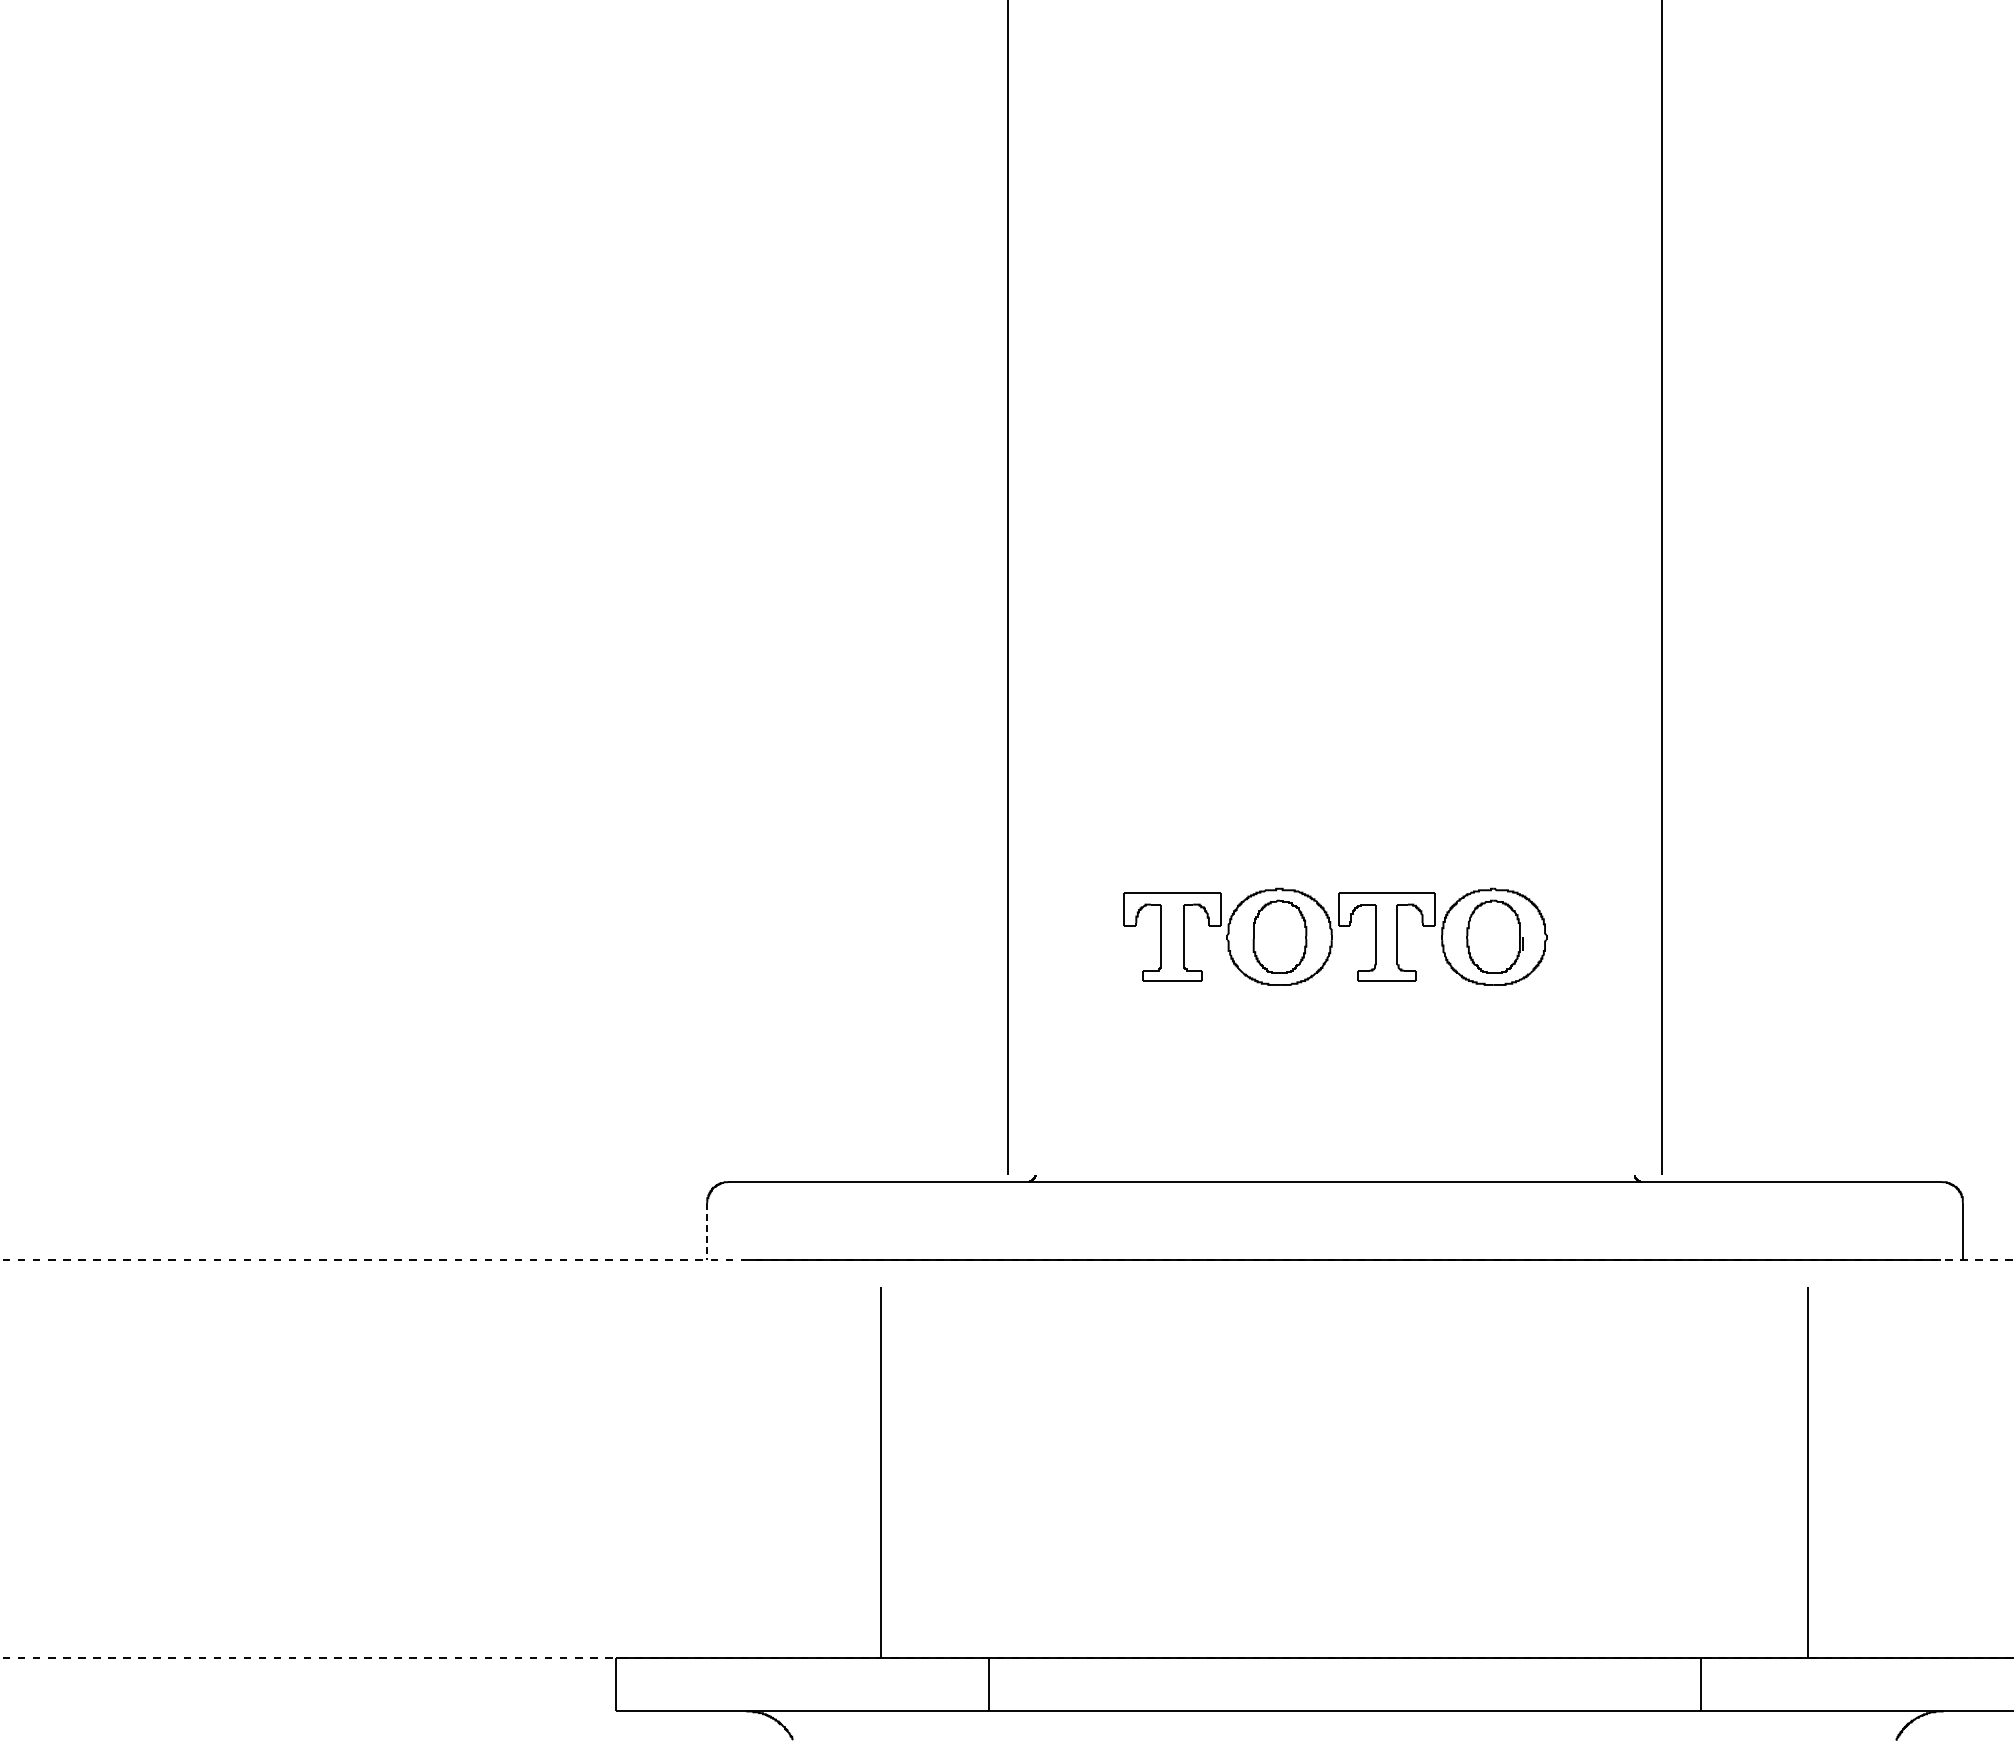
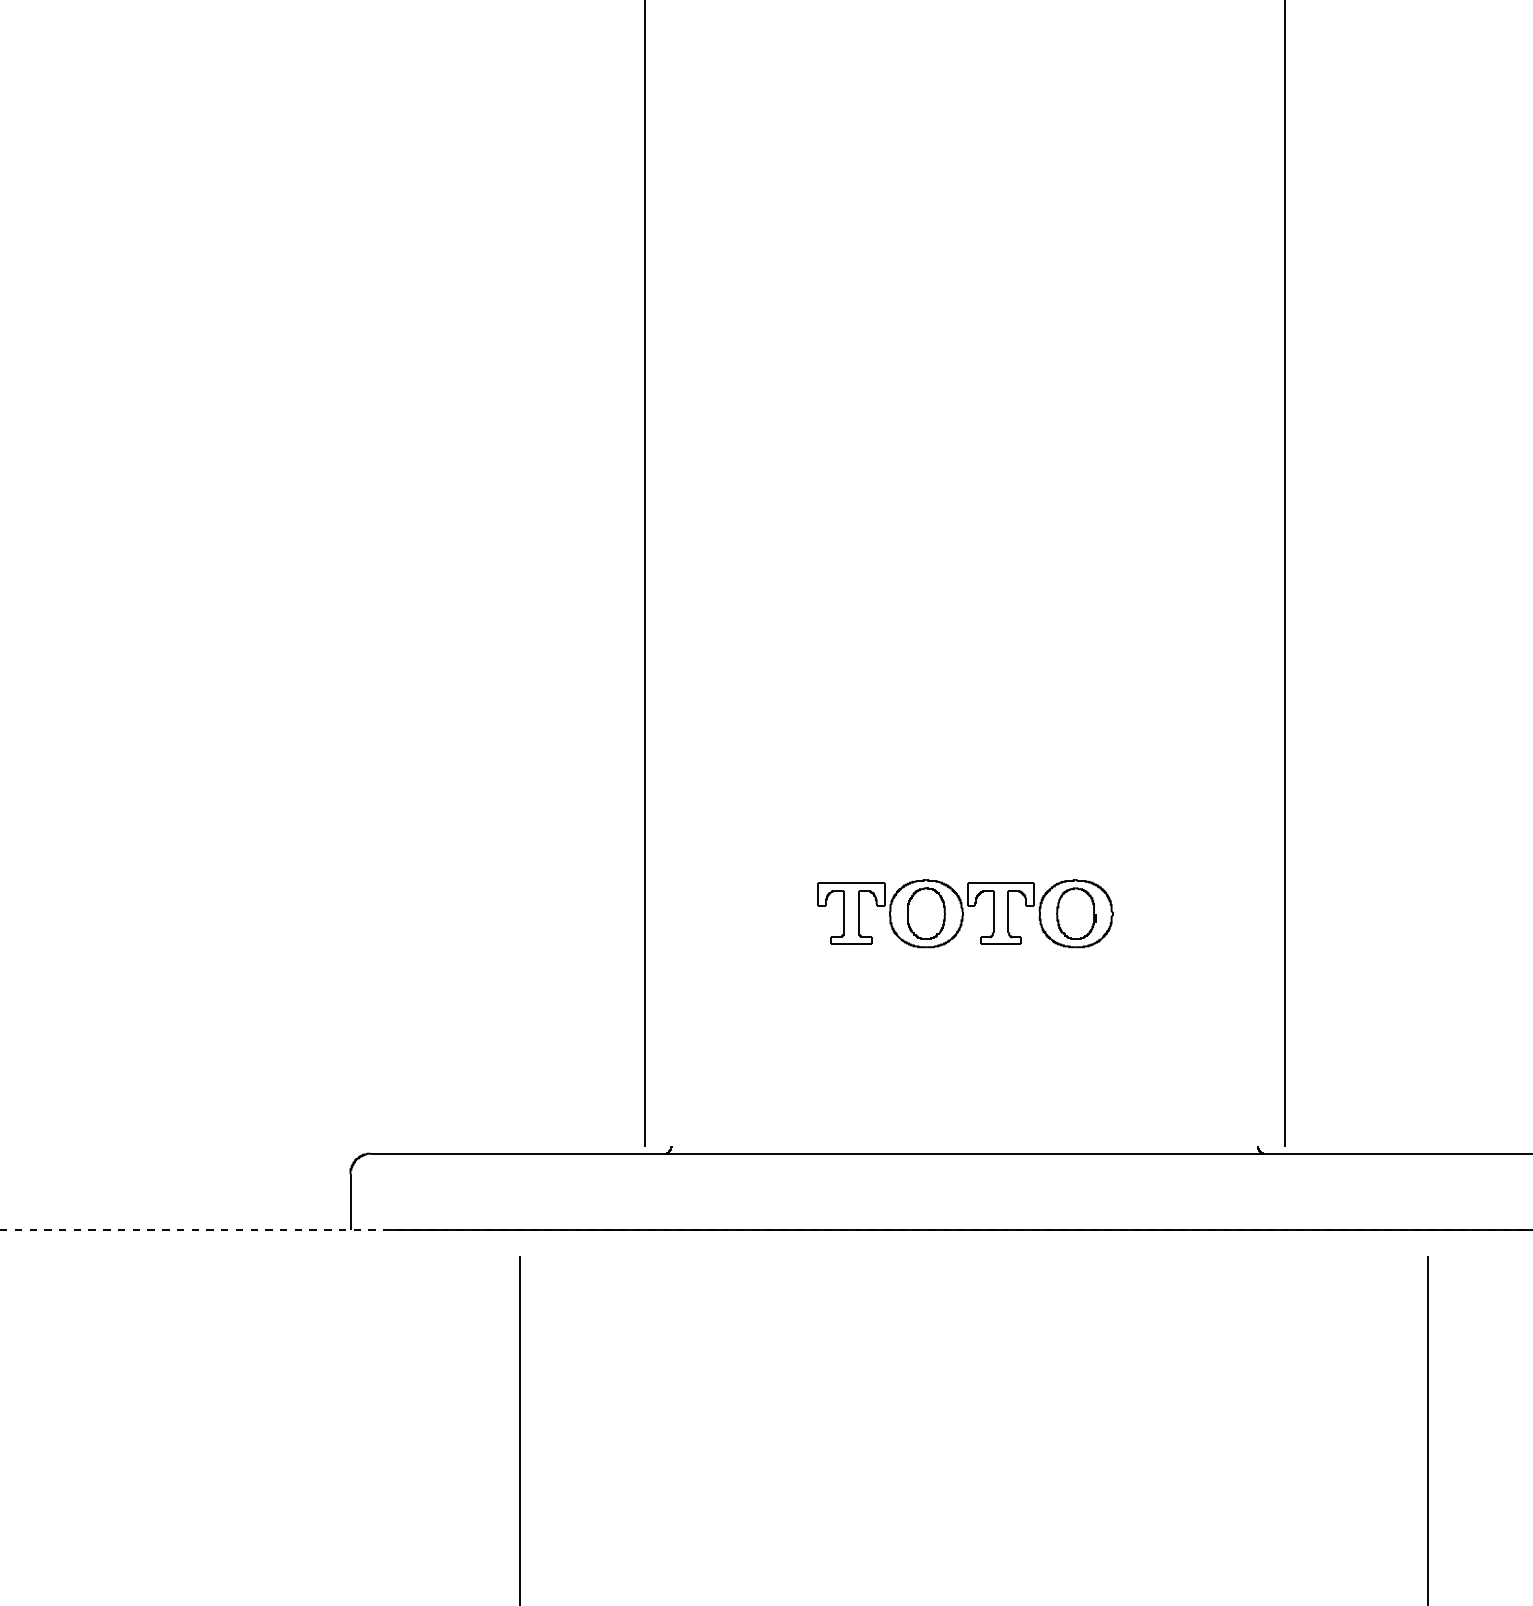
part: (1335, 936) -> (965, 913), size x0.71
line: (707, 1231) -> (350, 1201), dashed -> solid

